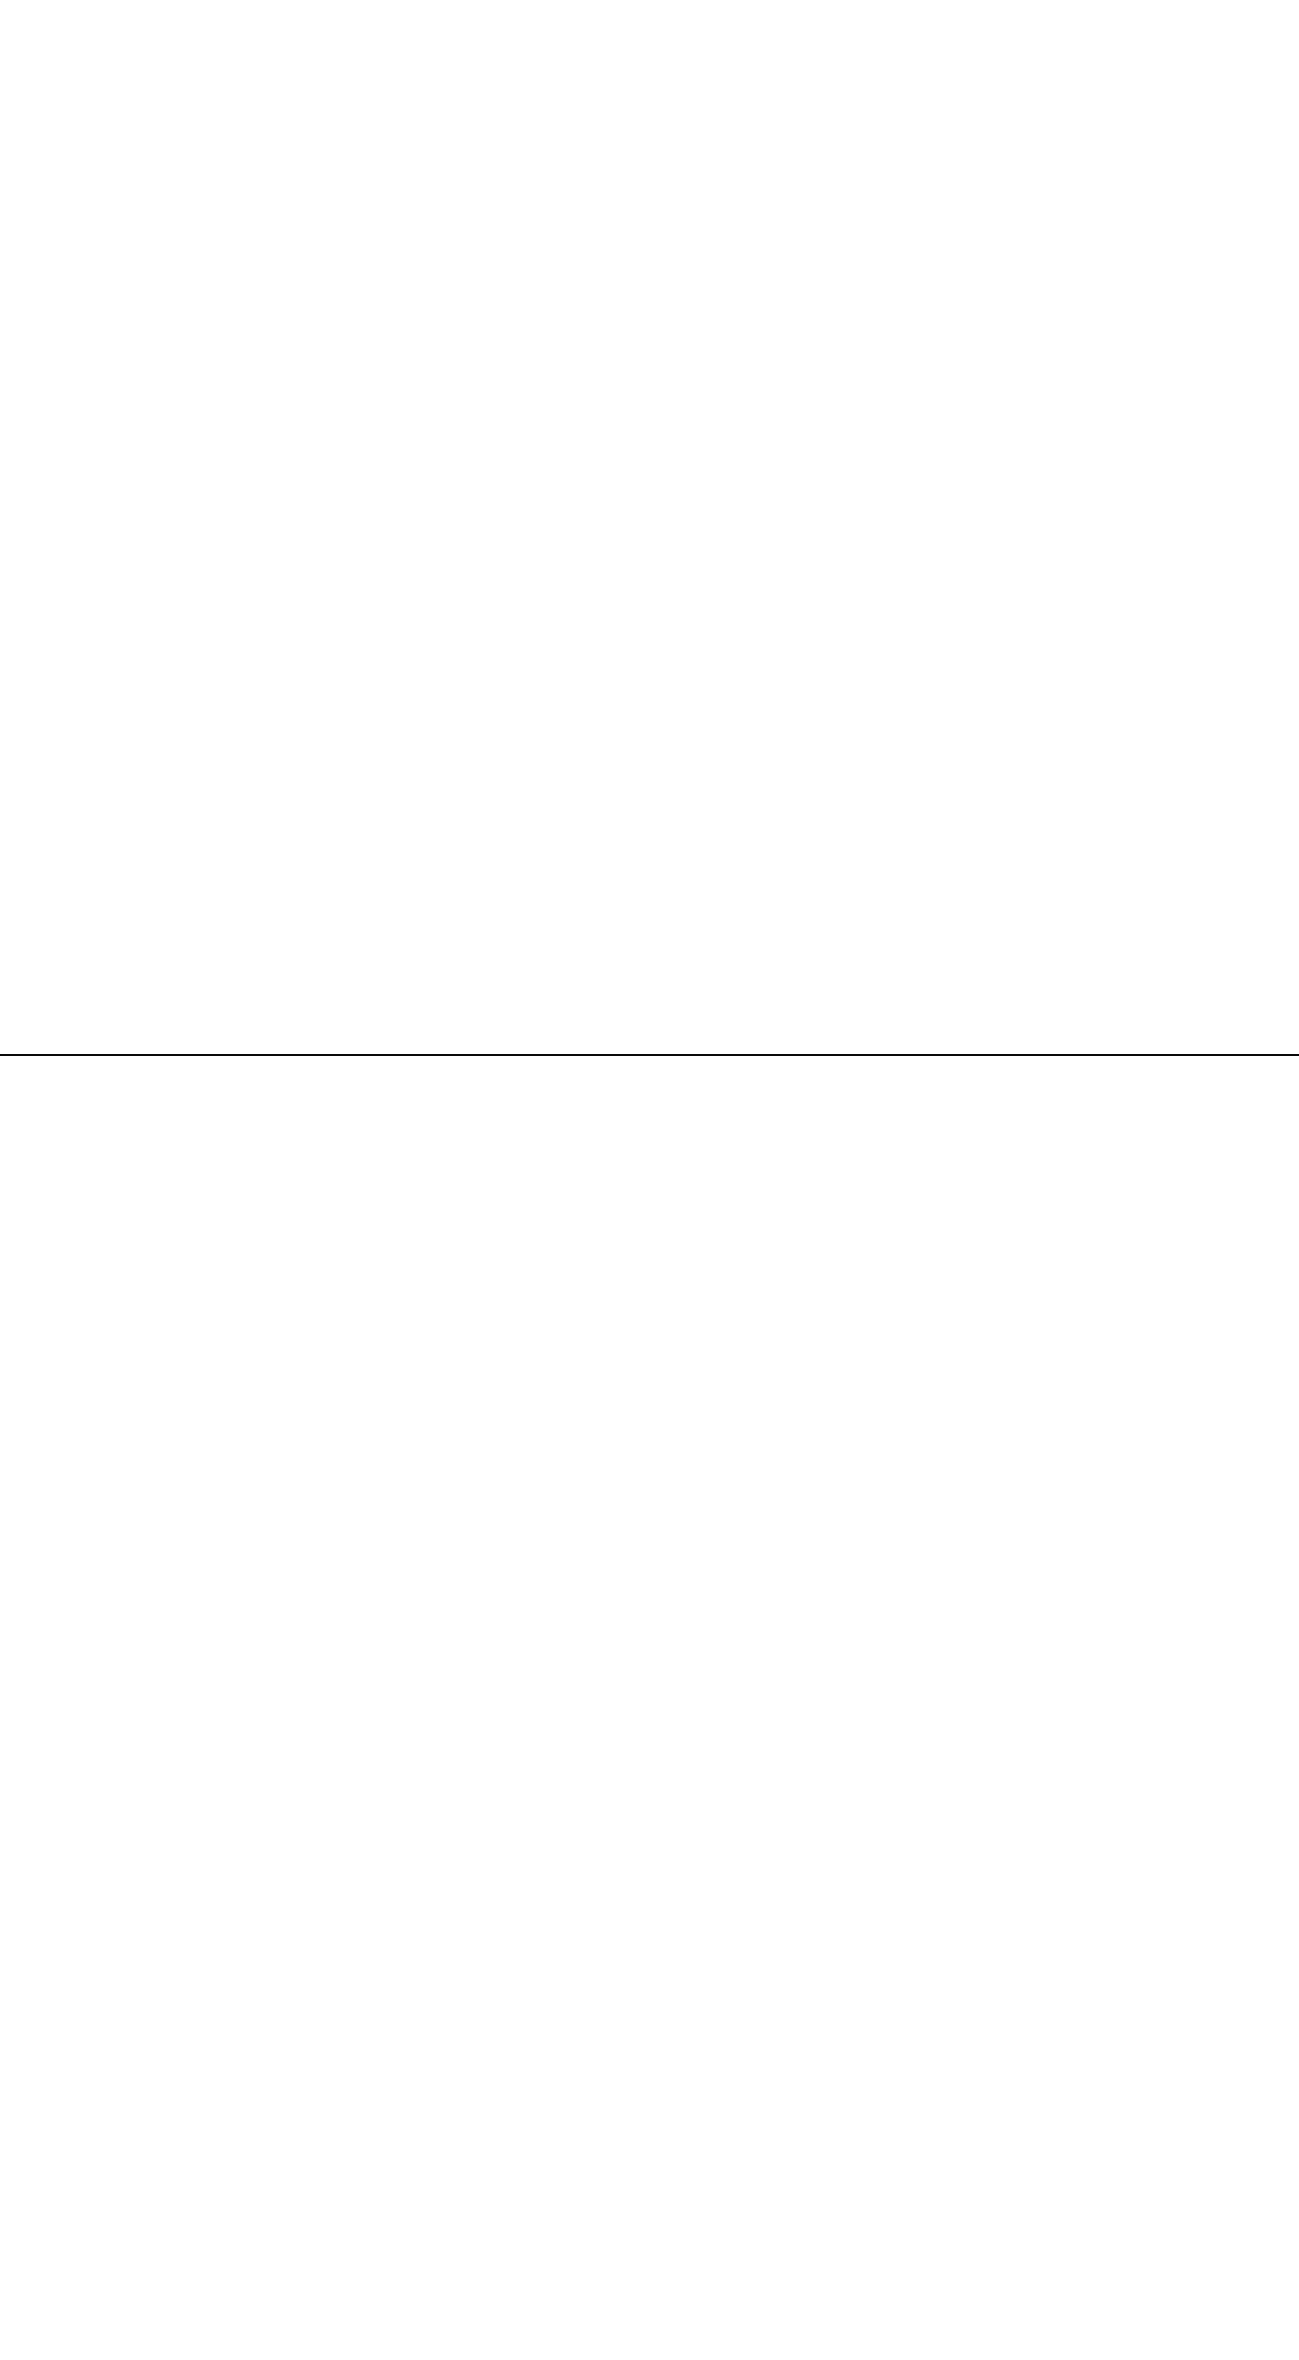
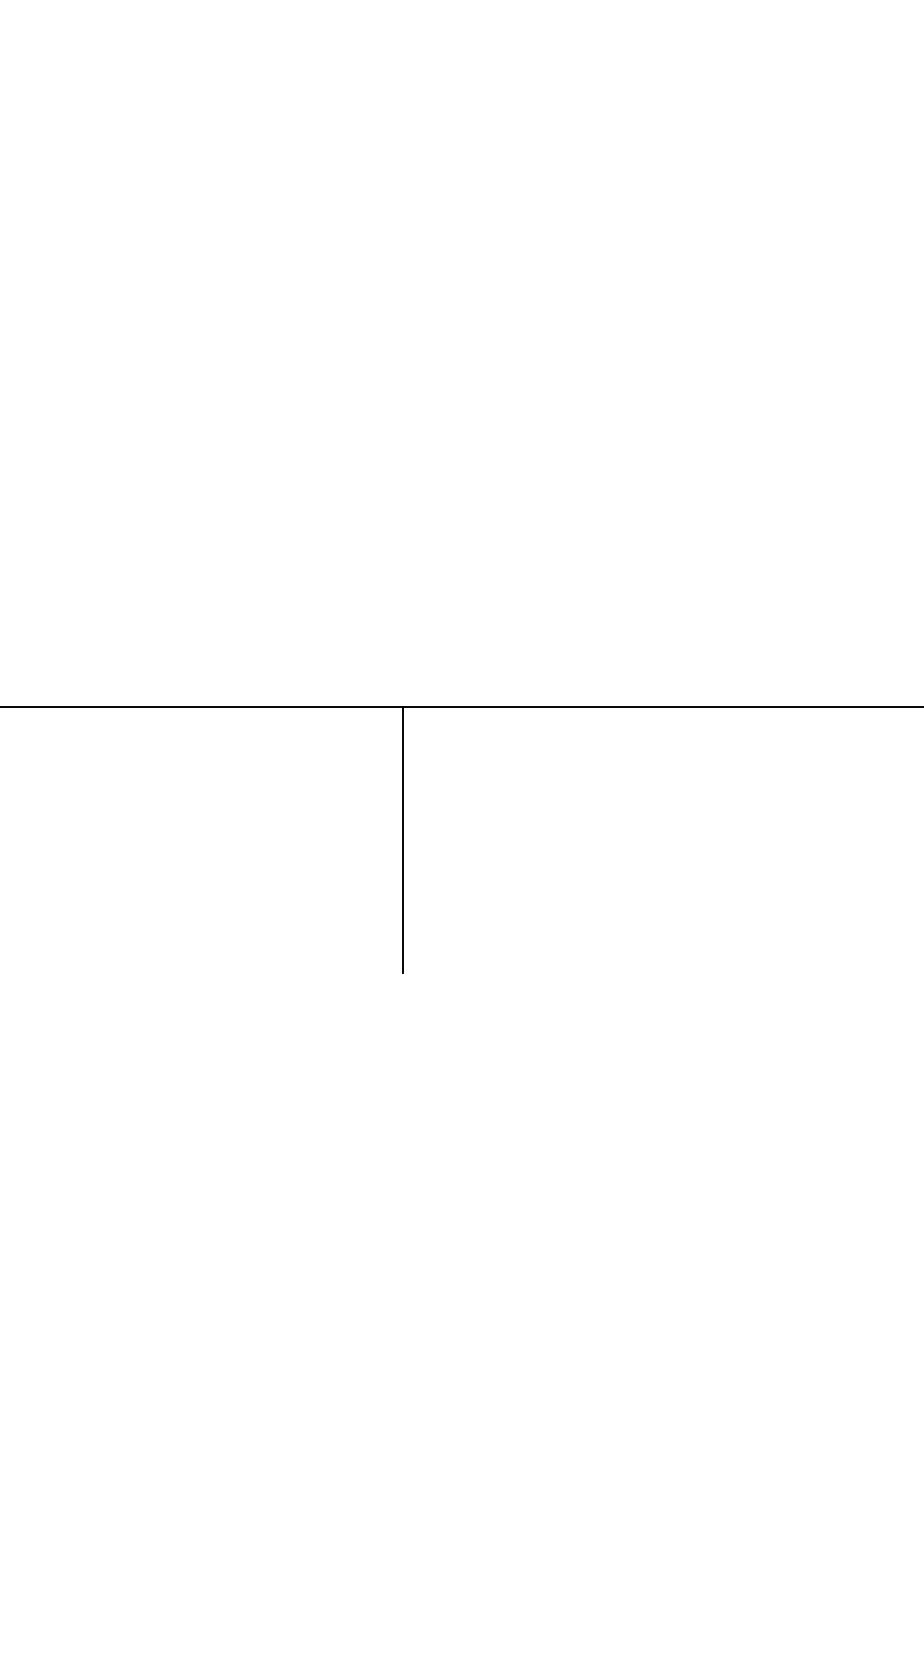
line: (726, 1263) -> (403, 839), added

